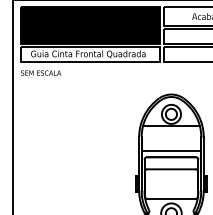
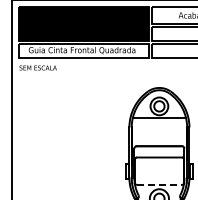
line: (171, 151) -> (159, 140), removed
line: (171, 198) -> (159, 184), solid -> dashed

